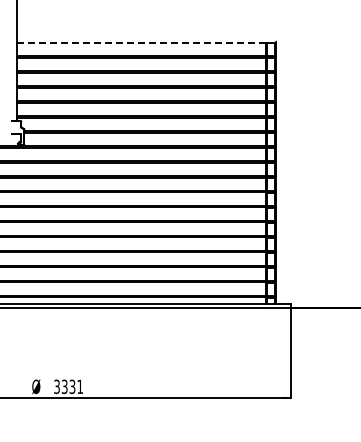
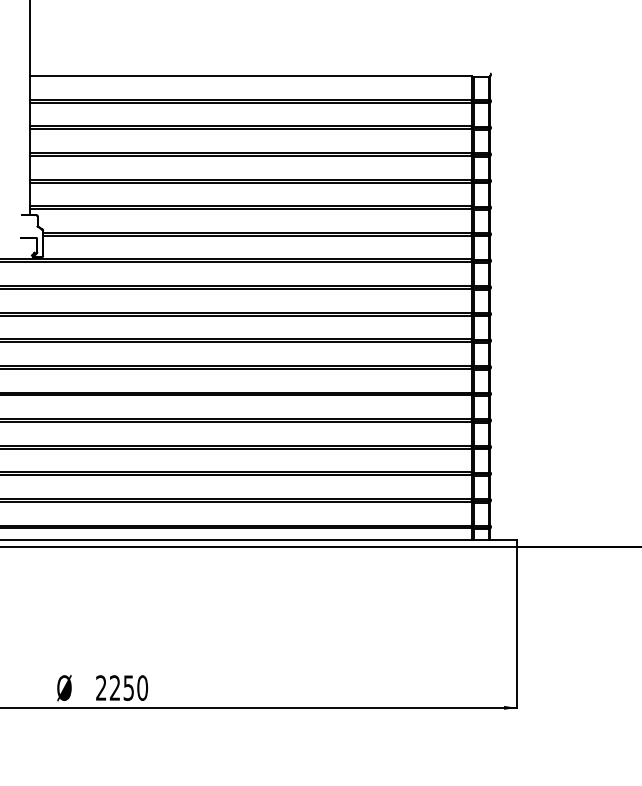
line: (141, 42) -> (251, 75), dashed -> solid
text: (68, 386) -> (121, 687), 3331 -> 2250

